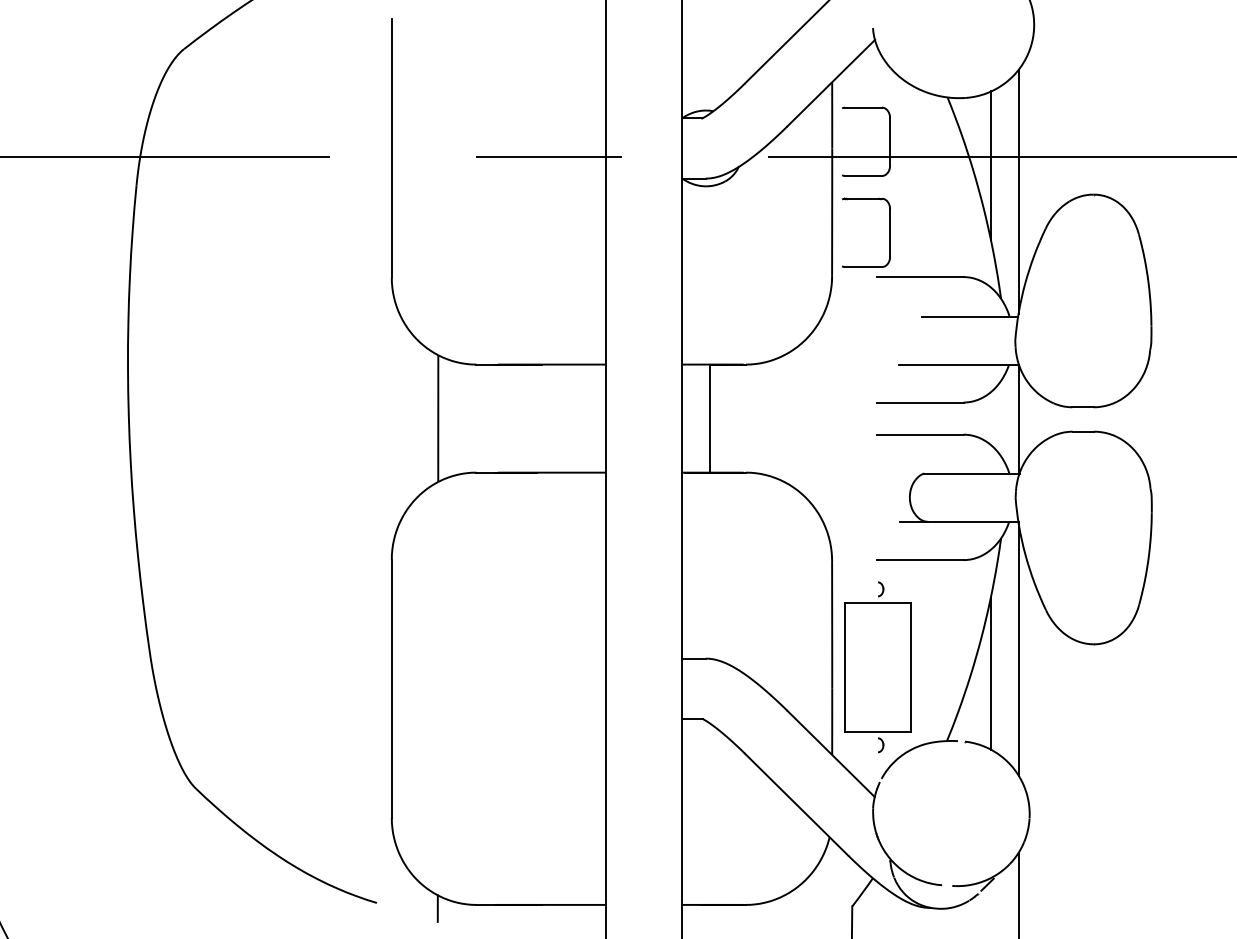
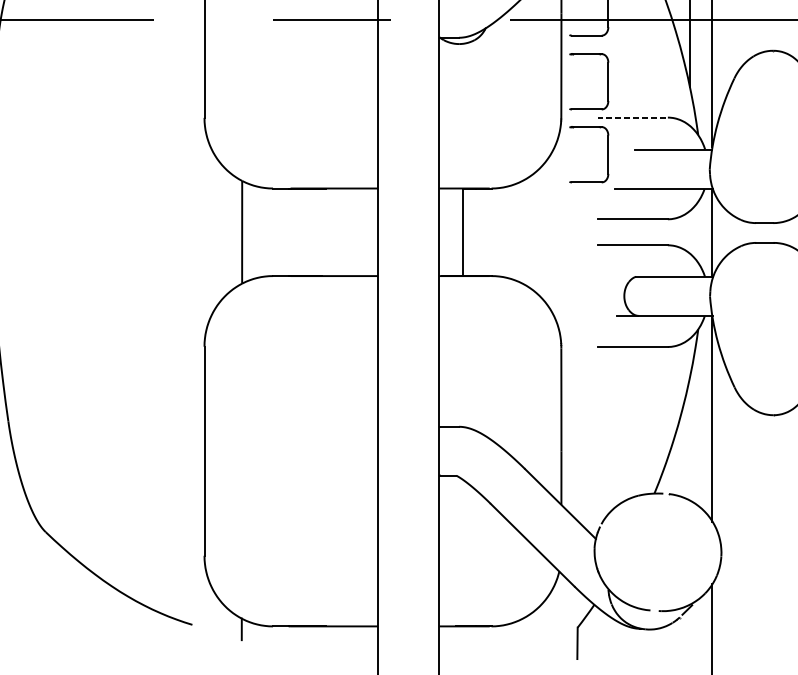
line: (920, 277) -> (632, 117), solid -> dashed
part: (889, 322) -> (607, 154), added
part: (877, 667) -> (598, 433), removed
line: (990, 673) -> (689, 438), removed

